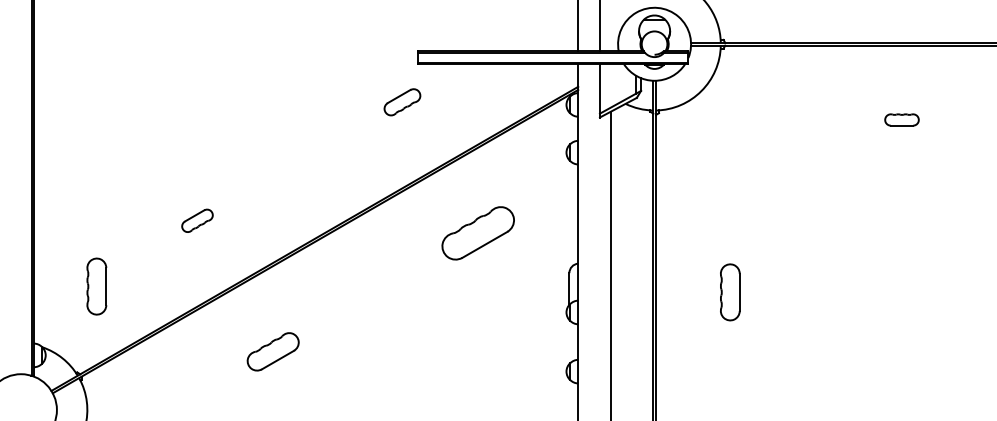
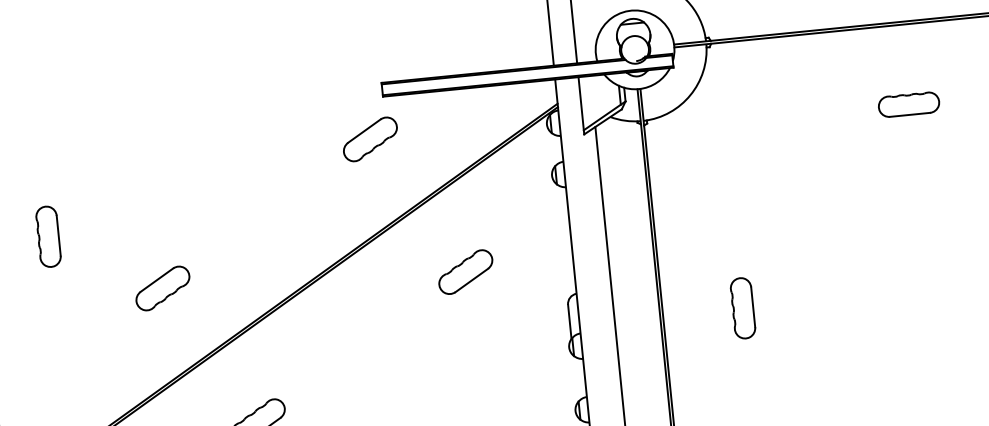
part: (402, 101) -> (370, 138), size x1.43
part: (901, 119) -> (908, 104), size x1.67
part: (197, 220) -> (162, 288), size x1.67
part: (477, 233) -> (465, 272), size x0.71
part: (96, 286) -> (48, 236), moved

